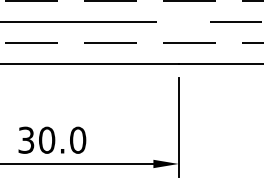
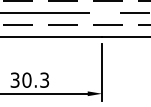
text: (77, 139) -> (44, 79), 30.0 -> 30.3

